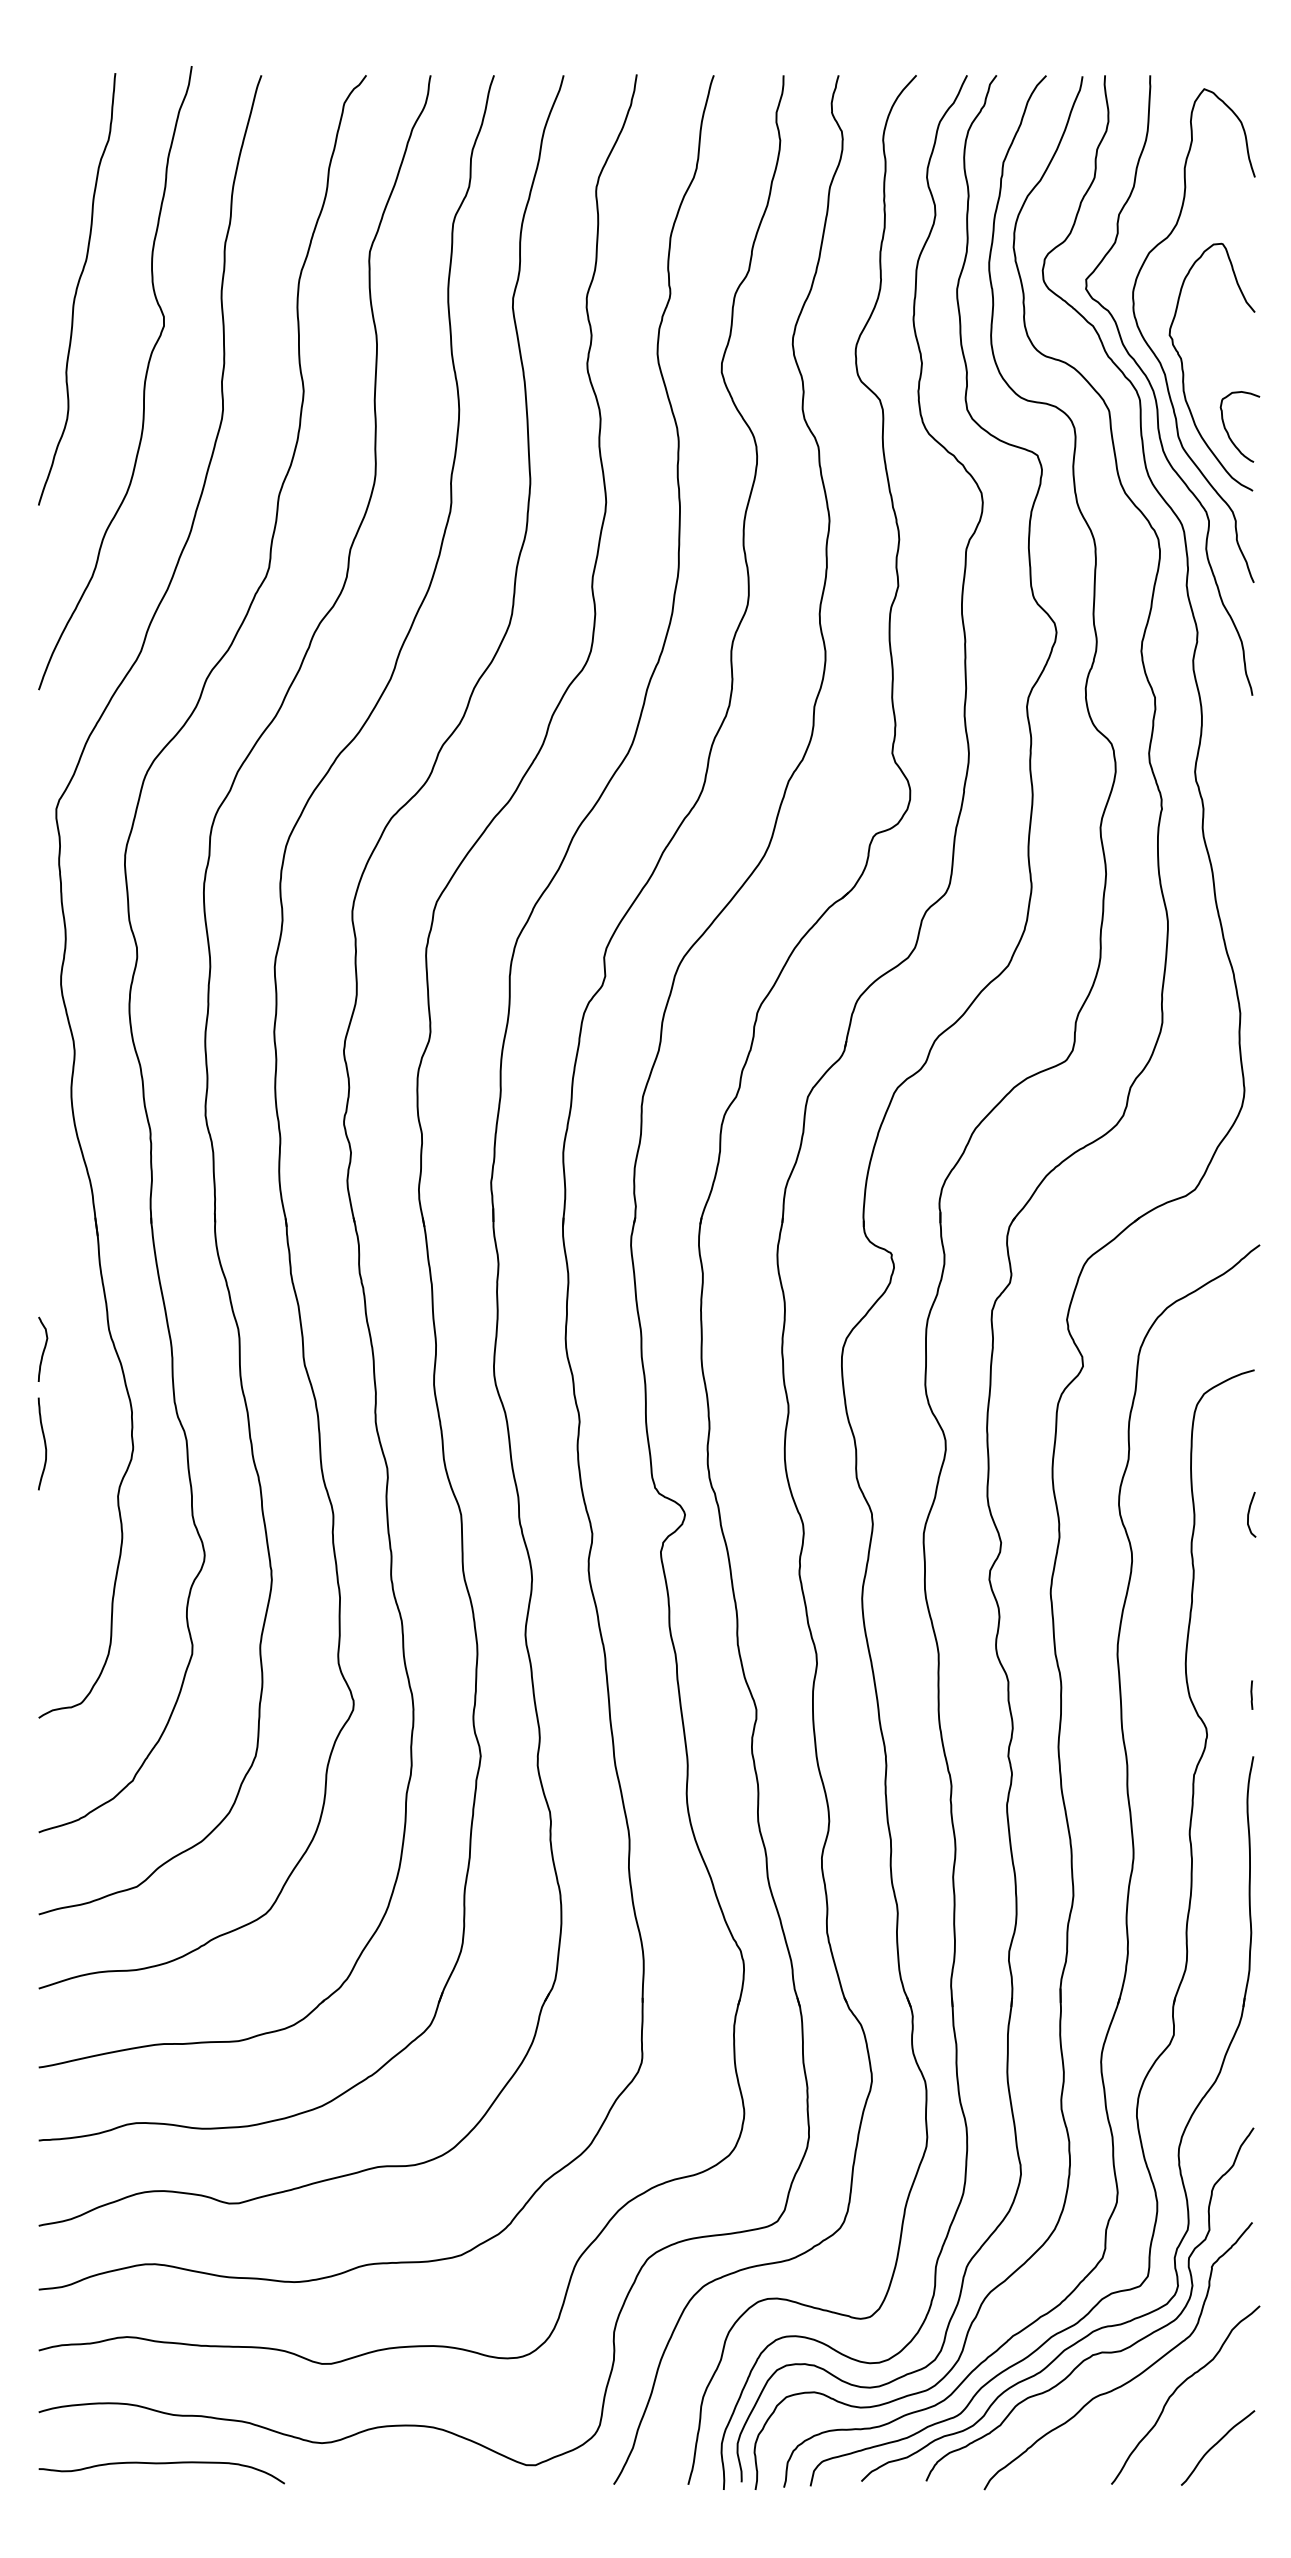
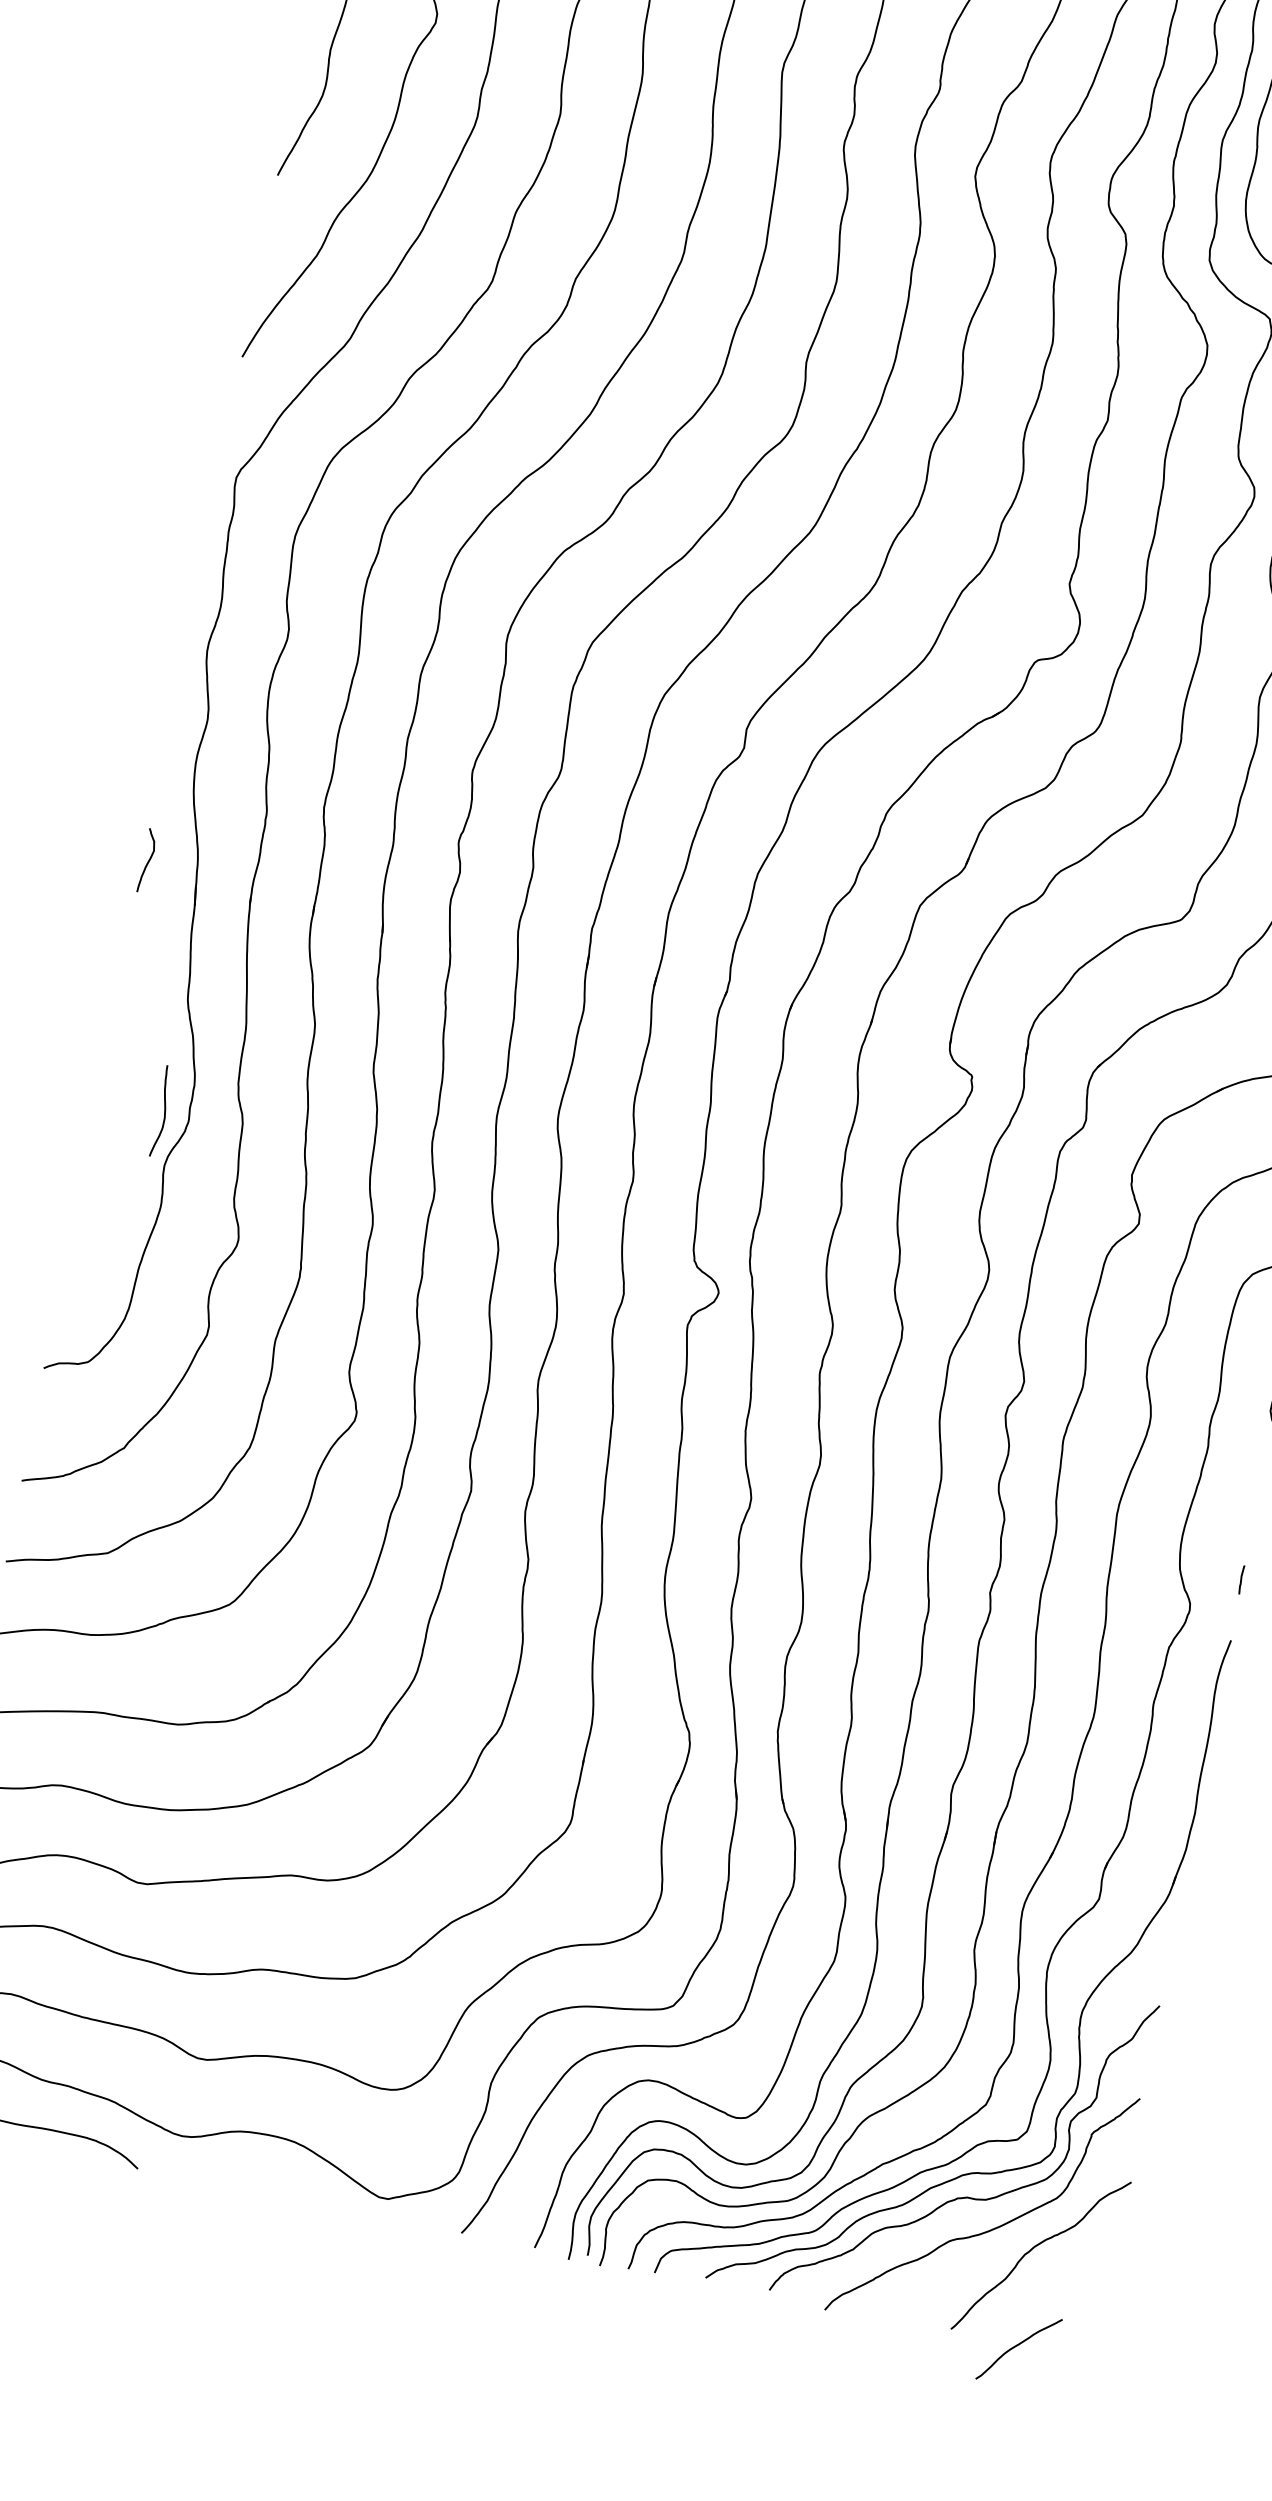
curve: (43, 1348) -> (148, 860), moved
curve: (44, 1443) -> (164, 1111), moved
curve: (1215, 2445) -> (1017, 2346), moved

